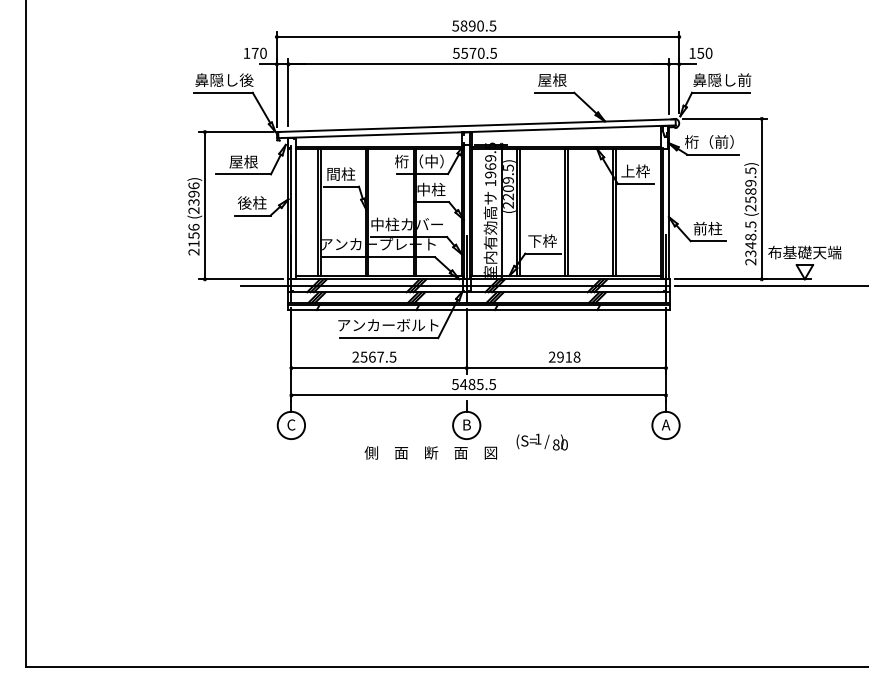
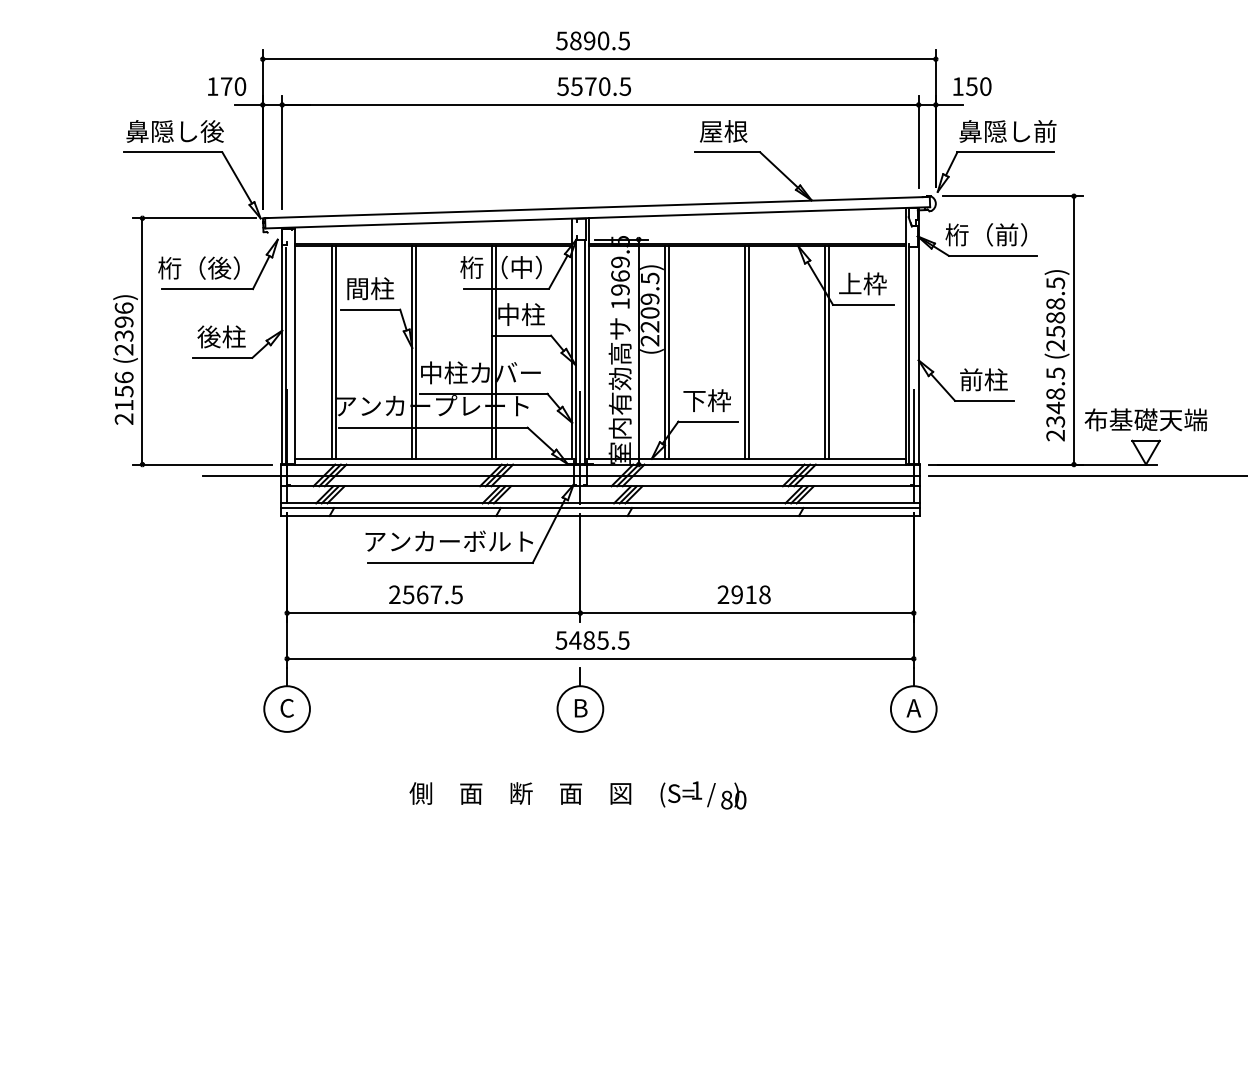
text: (238, 161) -> (198, 267), 屋根 -> 桁（後）
text: (750, 182) -> (1055, 302), (2589.5) -> (2588.5)
text: (541, 441) -> (702, 794), moved
text: (430, 452) -> (519, 792), moved

